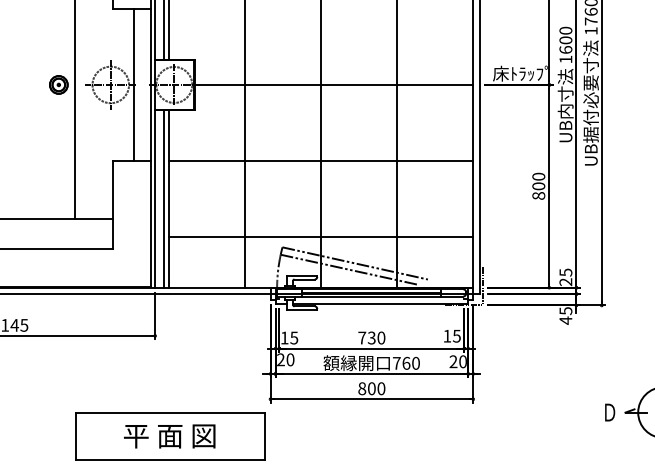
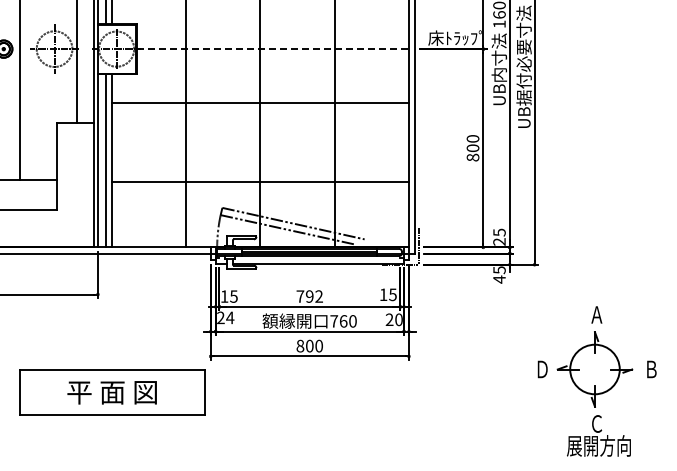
line: (334, 85) -> (273, 49), solid -> dashed
line: (320, 161) -> (259, 103), moved
line: (320, 236) -> (259, 181), moved
text: (375, 337) -> (313, 296), 730 -> 792
text: (290, 359) -> (230, 317), 20 -> 24

